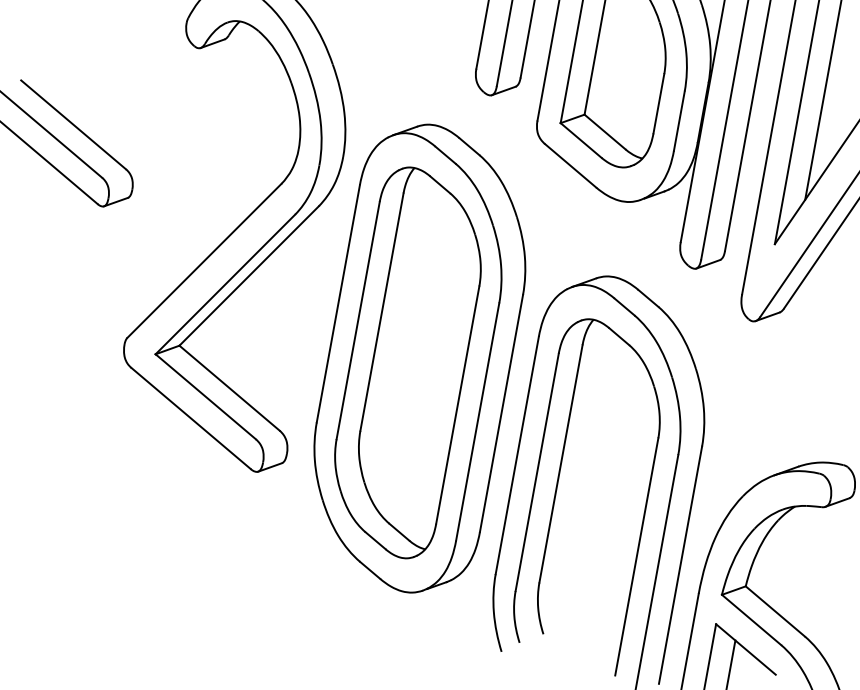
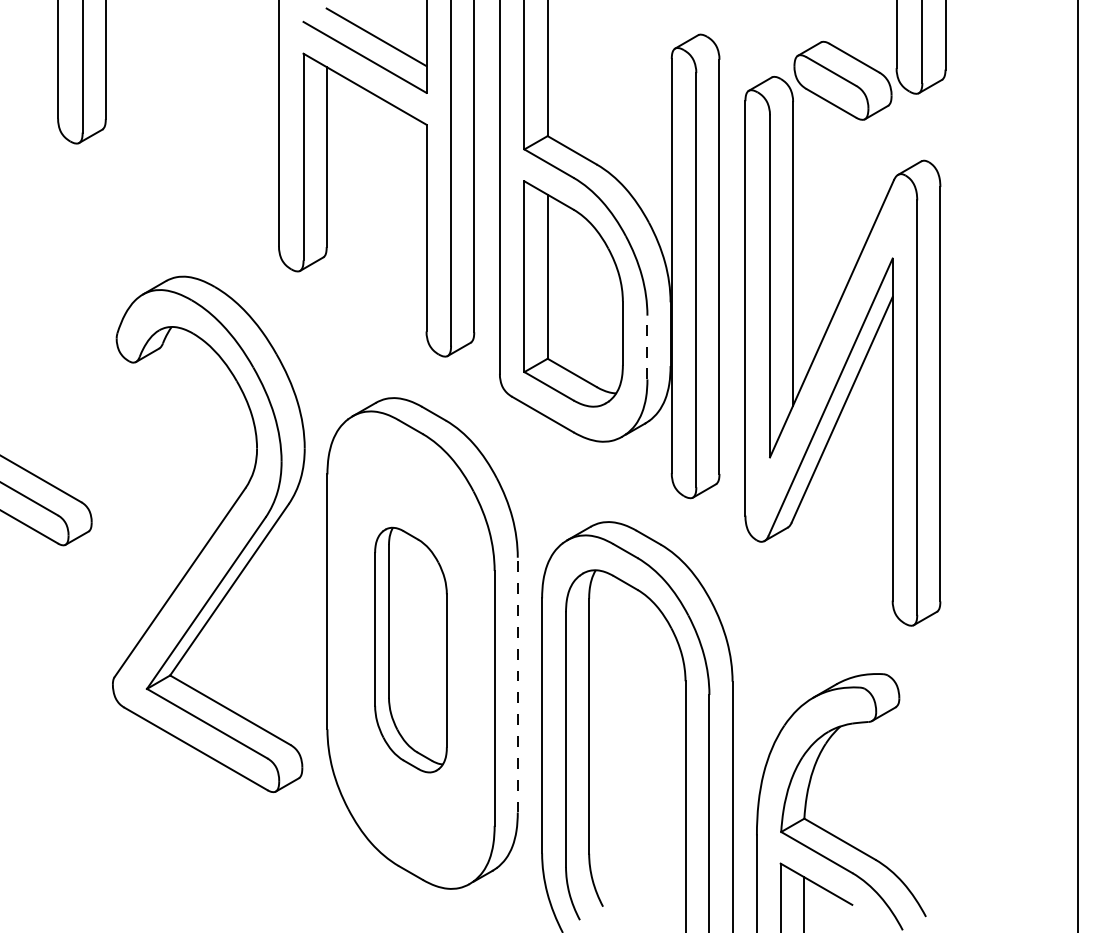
line: (679, 121) -> (647, 347), solid -> dashed
part: (407, 362) -> (410, 649), size x0.6
line: (501, 412) -> (517, 684), solid -> dashed

